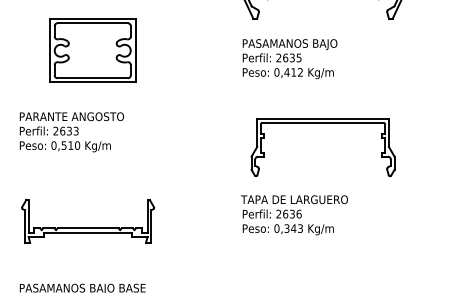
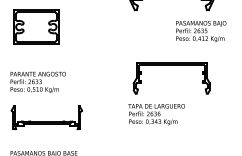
part: (93, 49) -> (36, 26), moved
text: (290, 59) -> (201, 31), moved
text: (70, 130) -> (37, 81), moved

